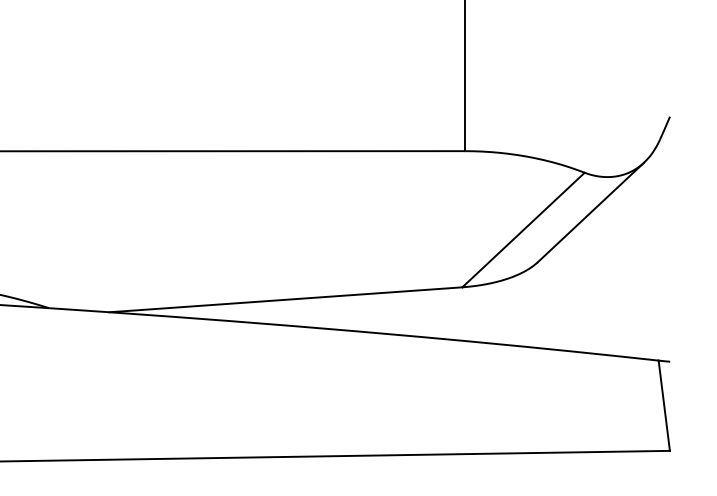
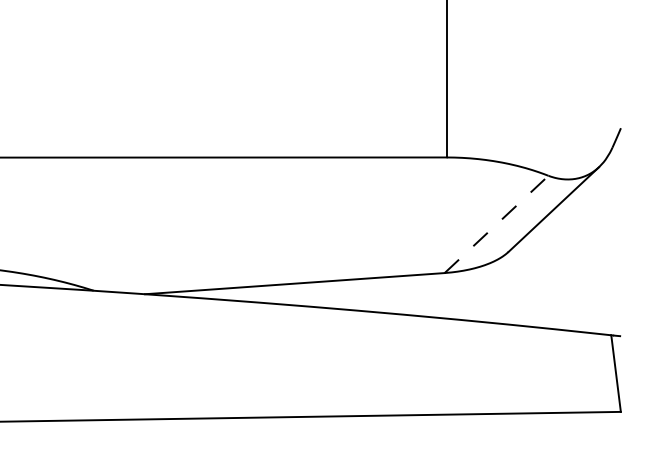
line: (523, 230) -> (496, 224), solid -> dashed

